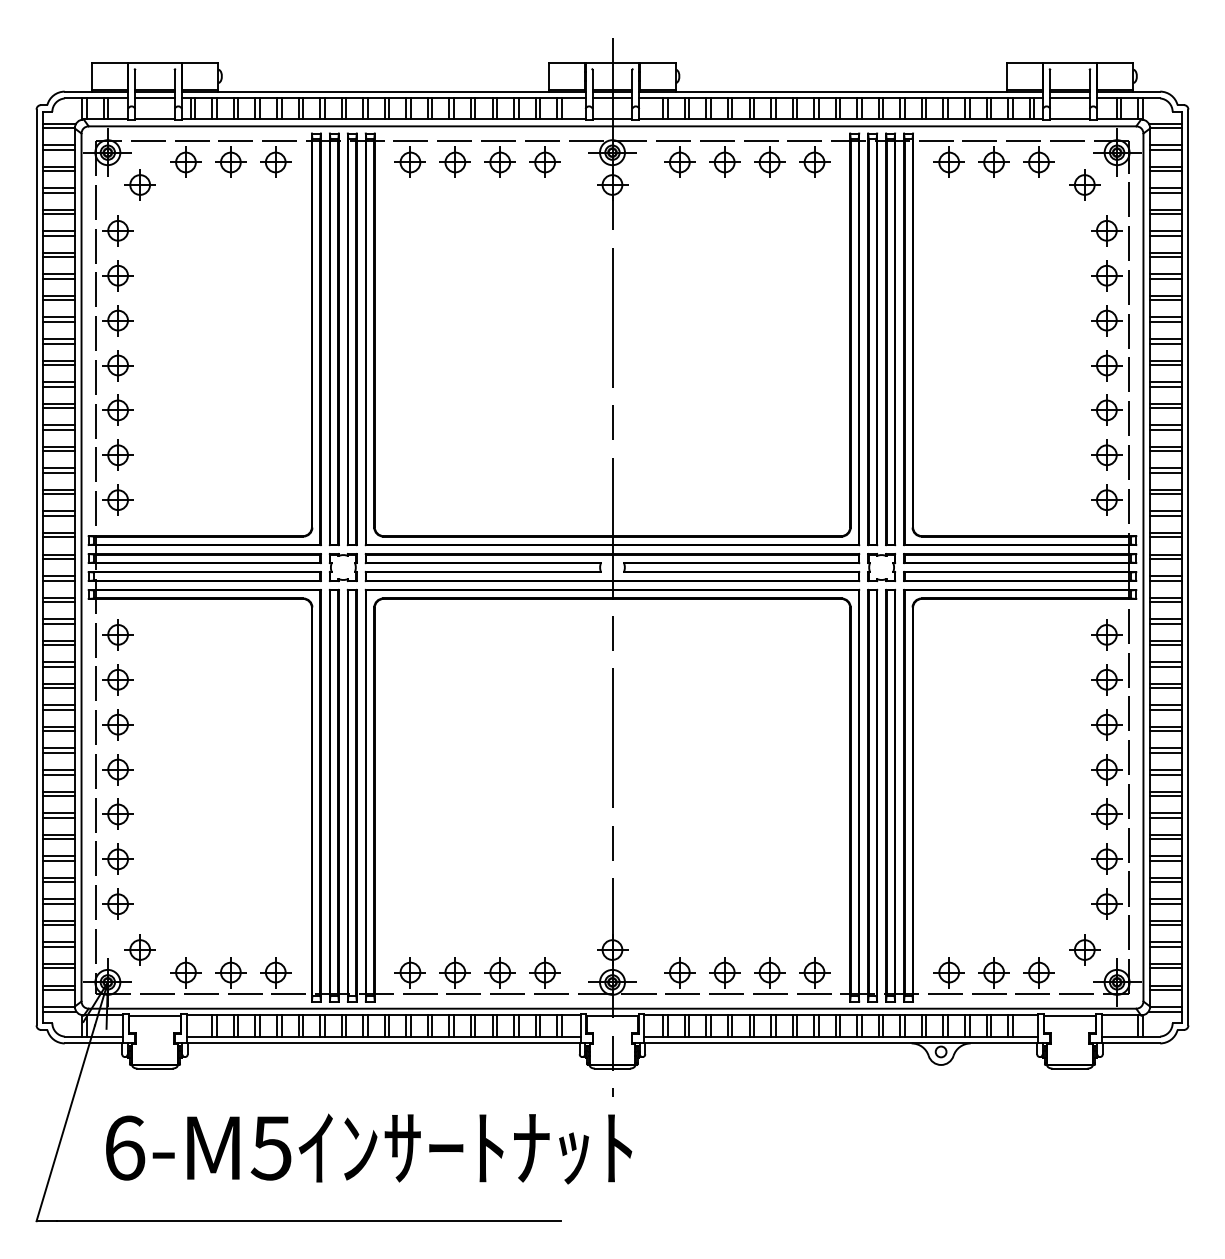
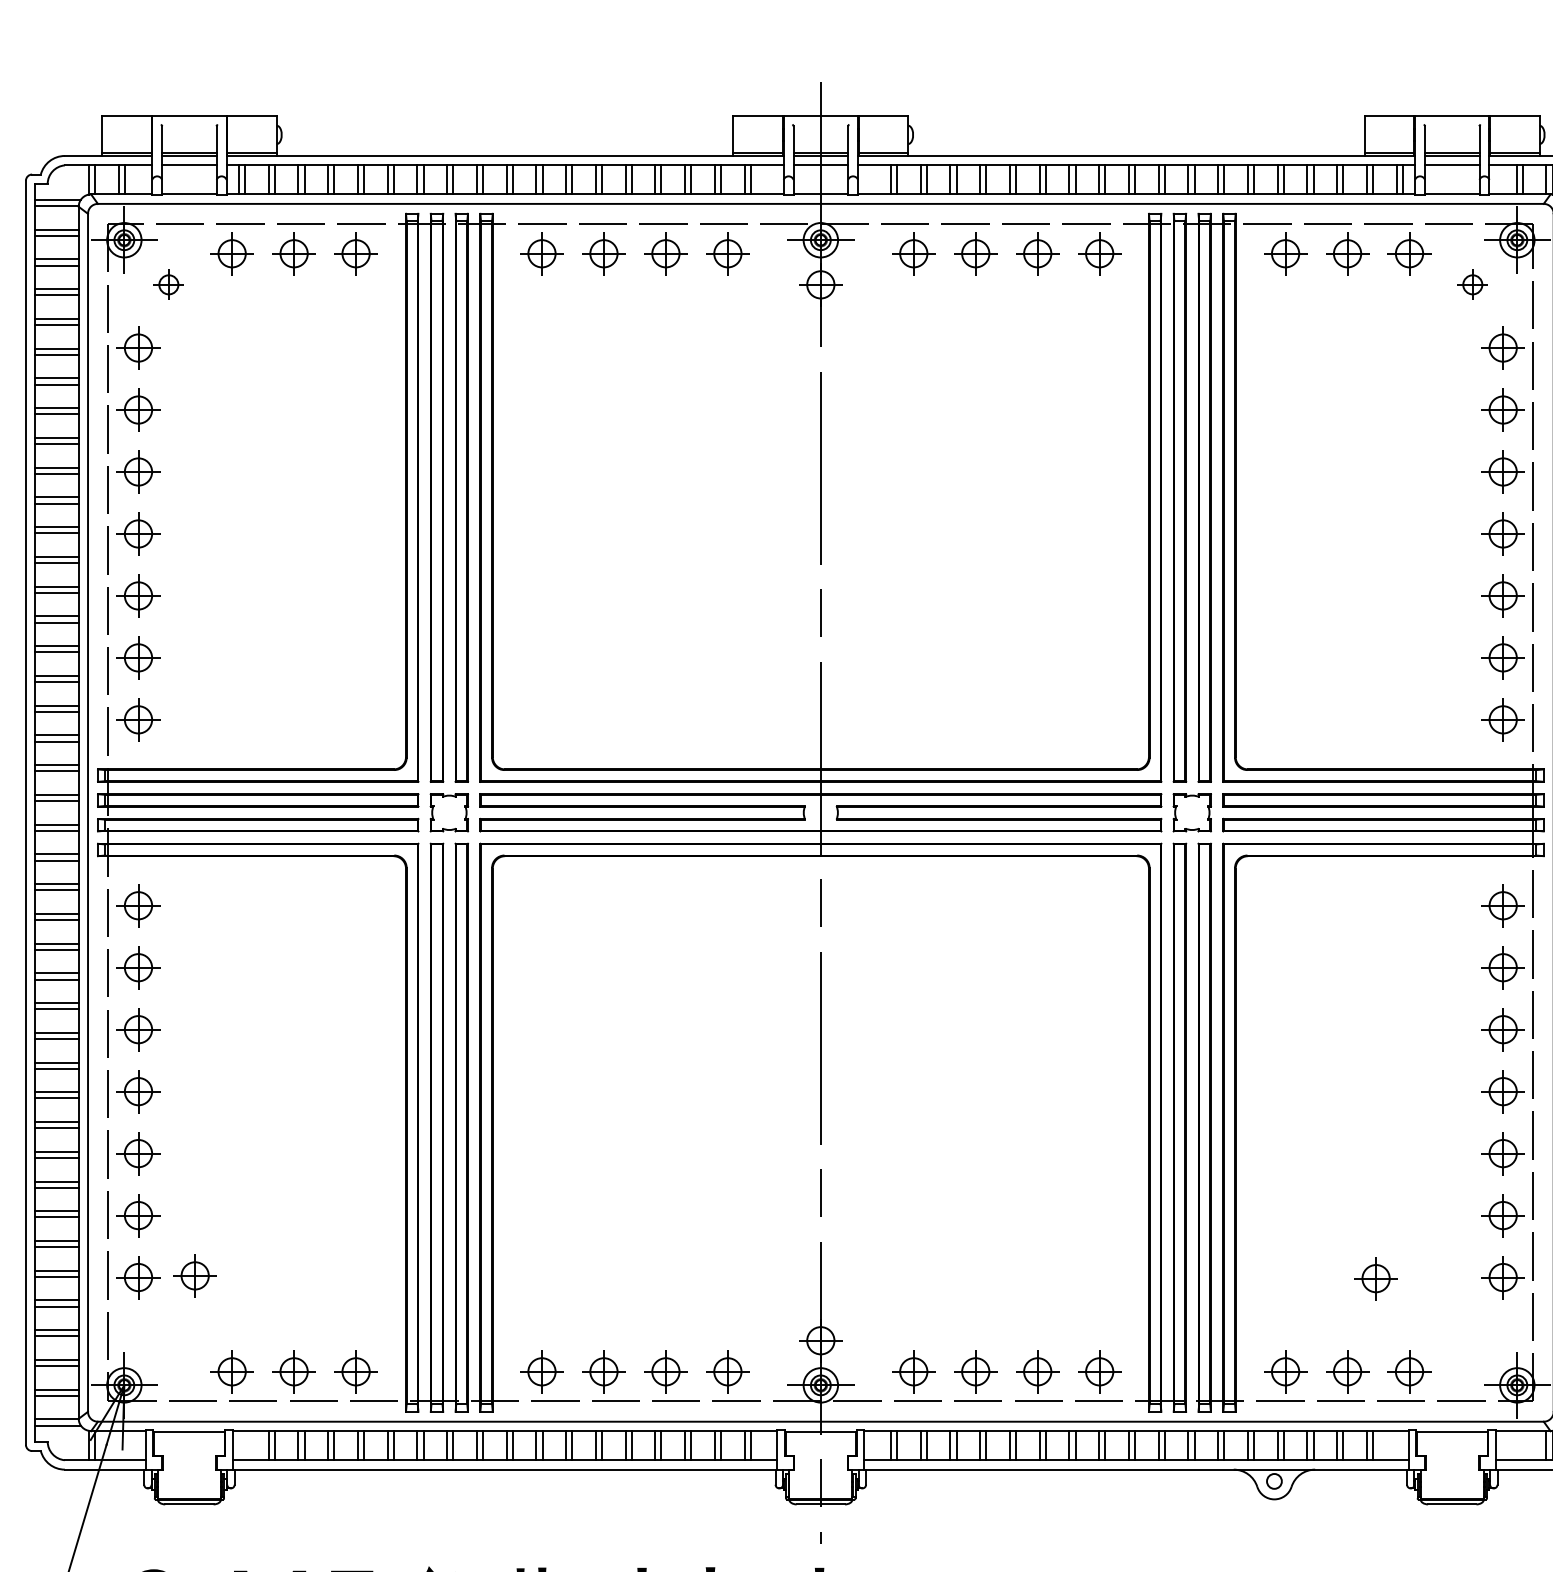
part: (139, 184) -> (168, 284), size x0.7
part: (1084, 184) -> (1472, 284), size x0.7
part: (139, 949) -> (194, 1275), moved
part: (1084, 949) -> (1375, 1277), moved

